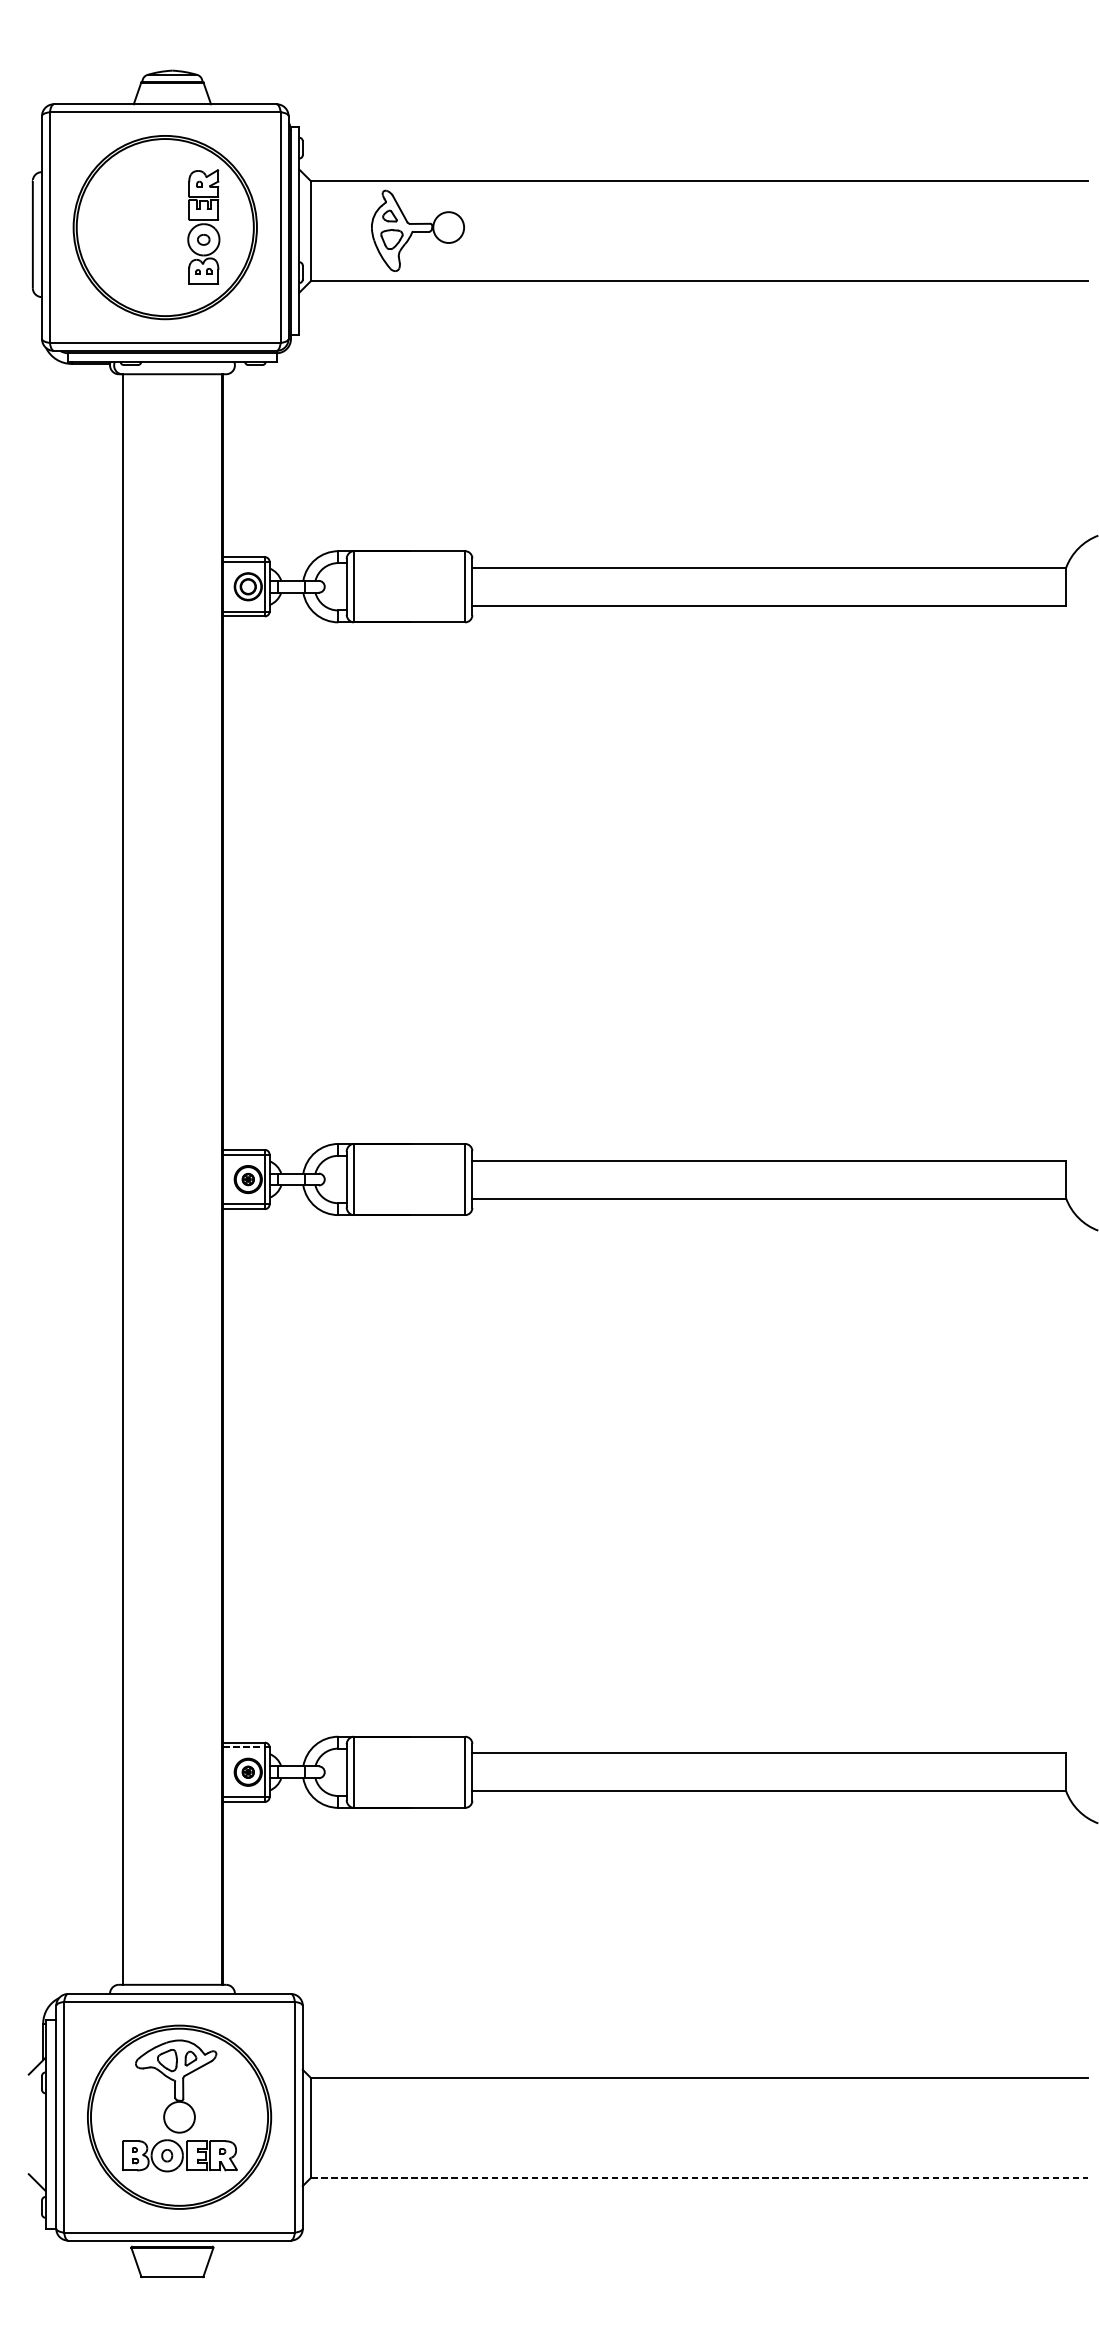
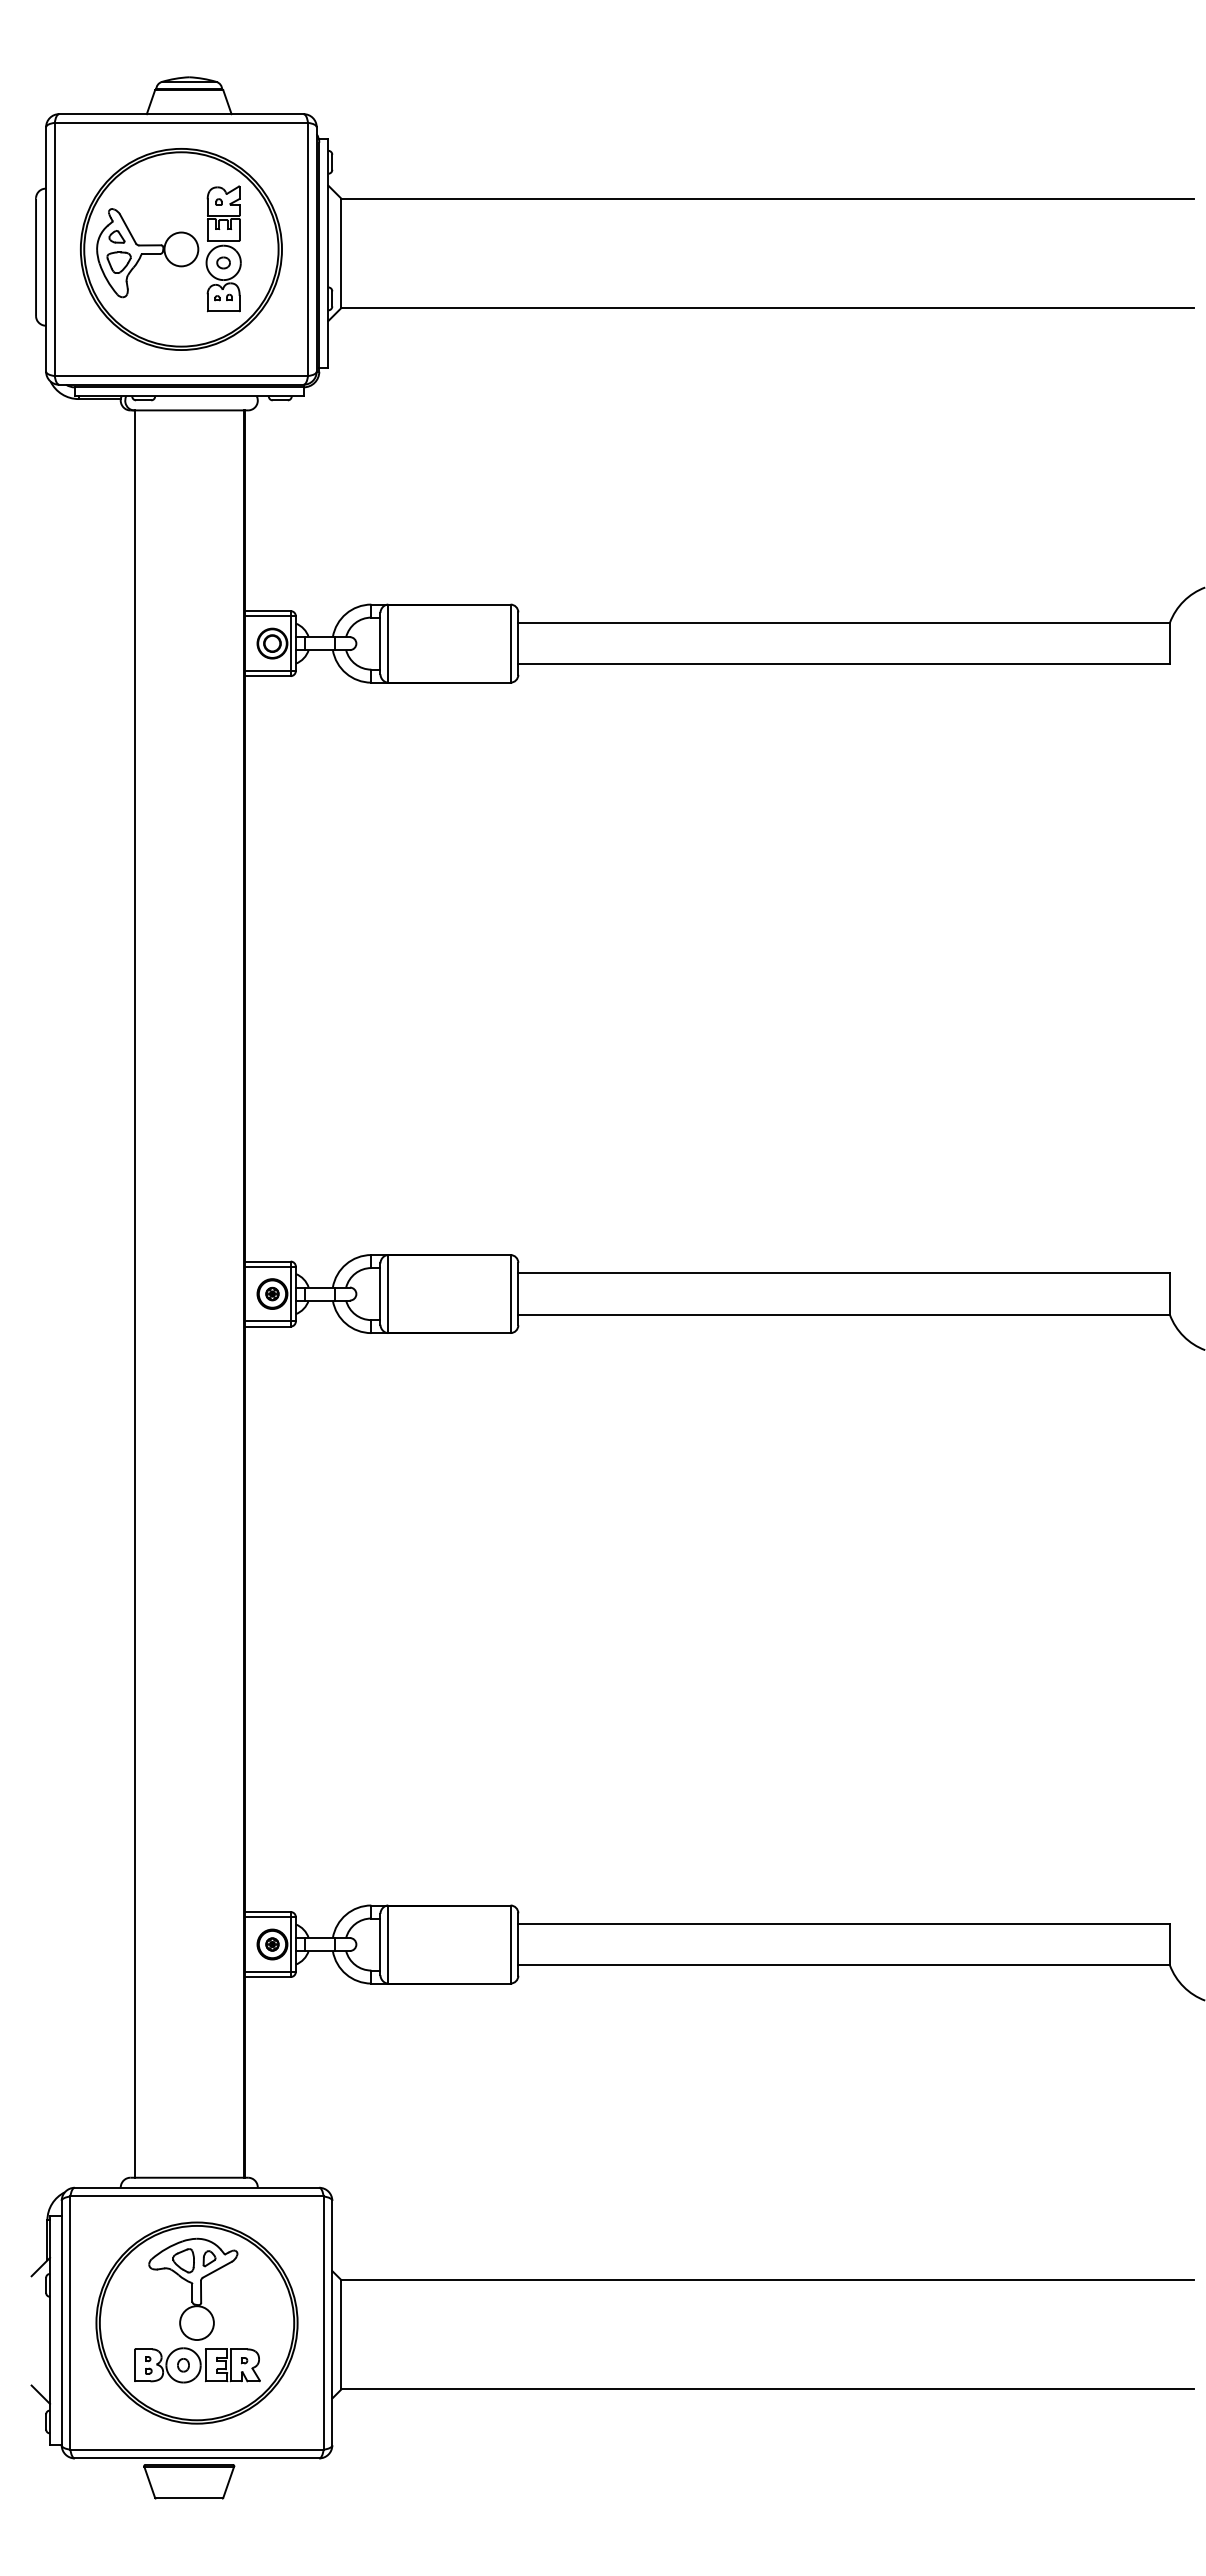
part: (417, 231) -> (147, 253), moved
line: (243, 1747) -> (267, 1917), dashed -> solid
line: (699, 2177) -> (767, 2389), dashed -> solid

